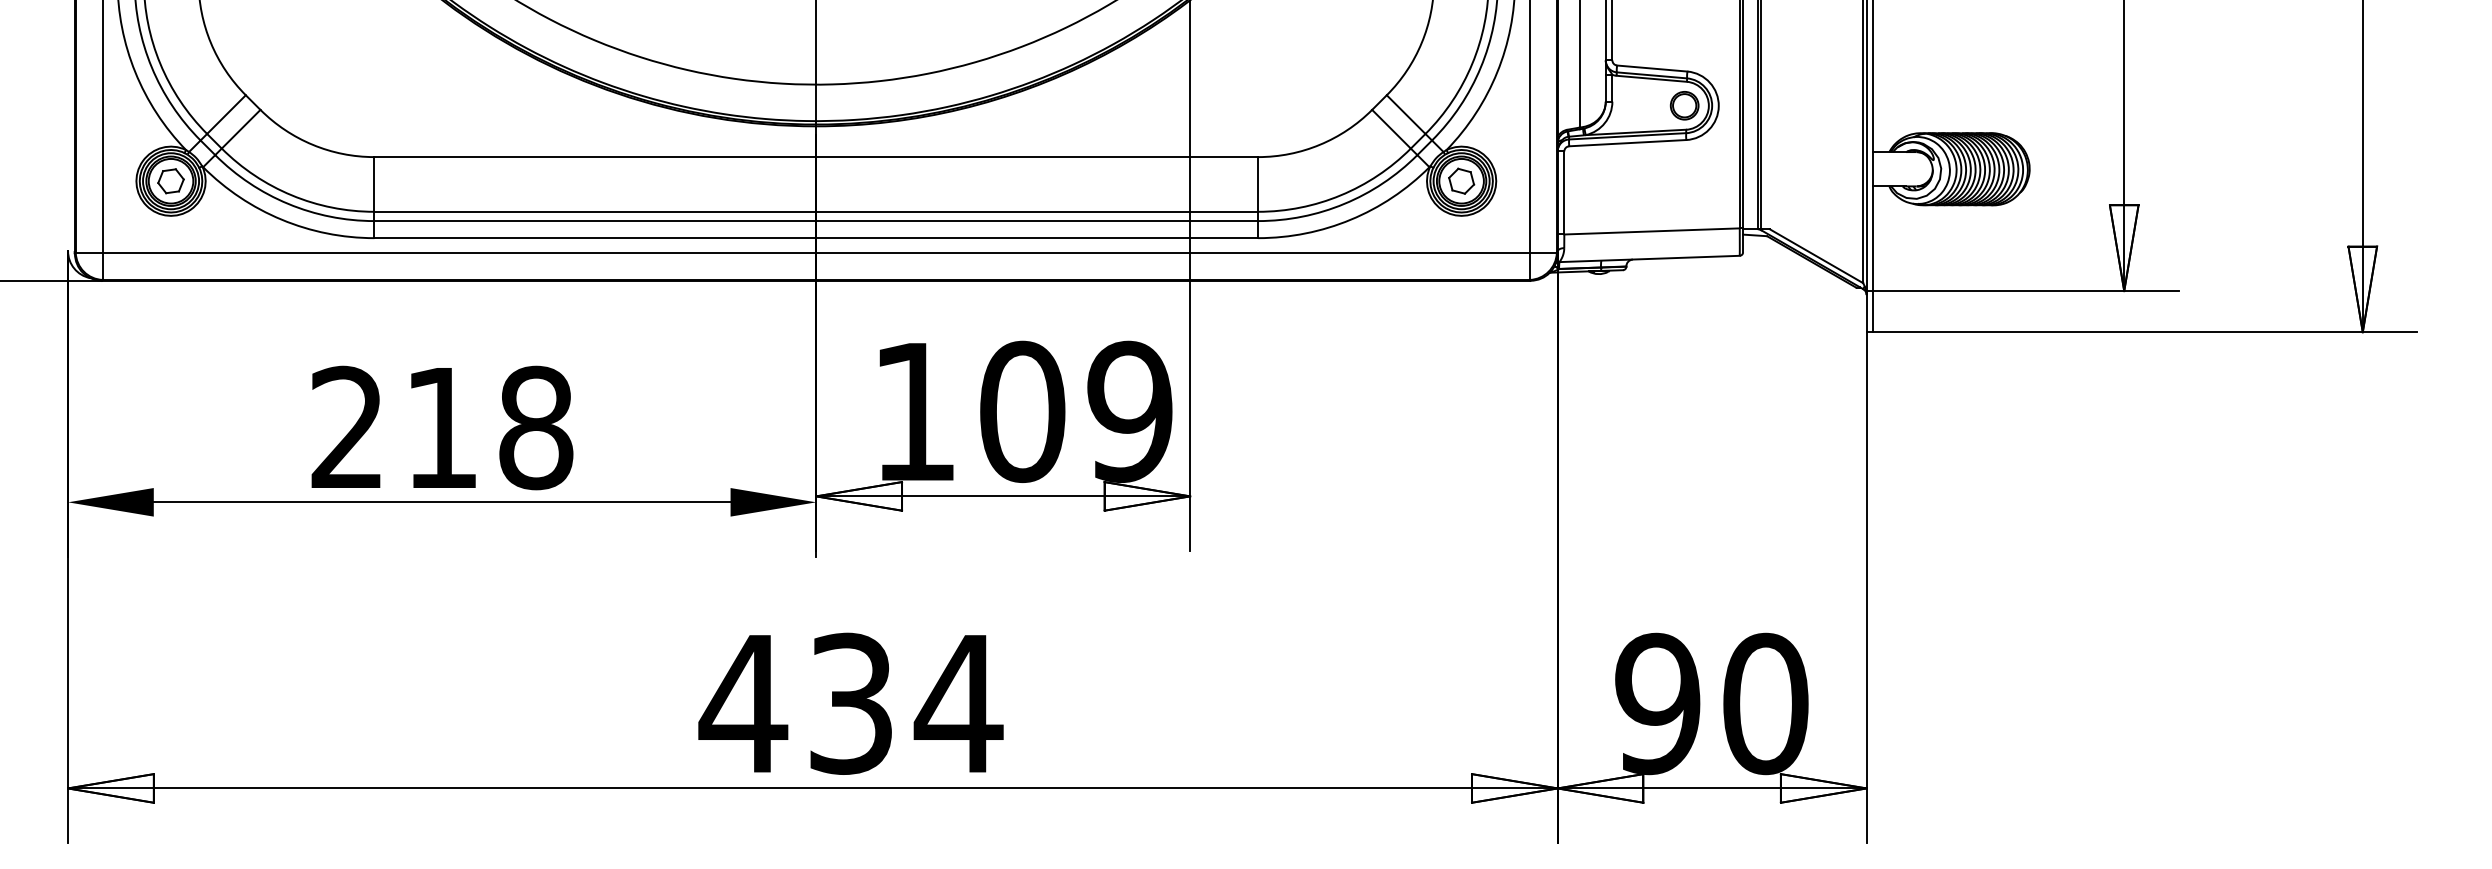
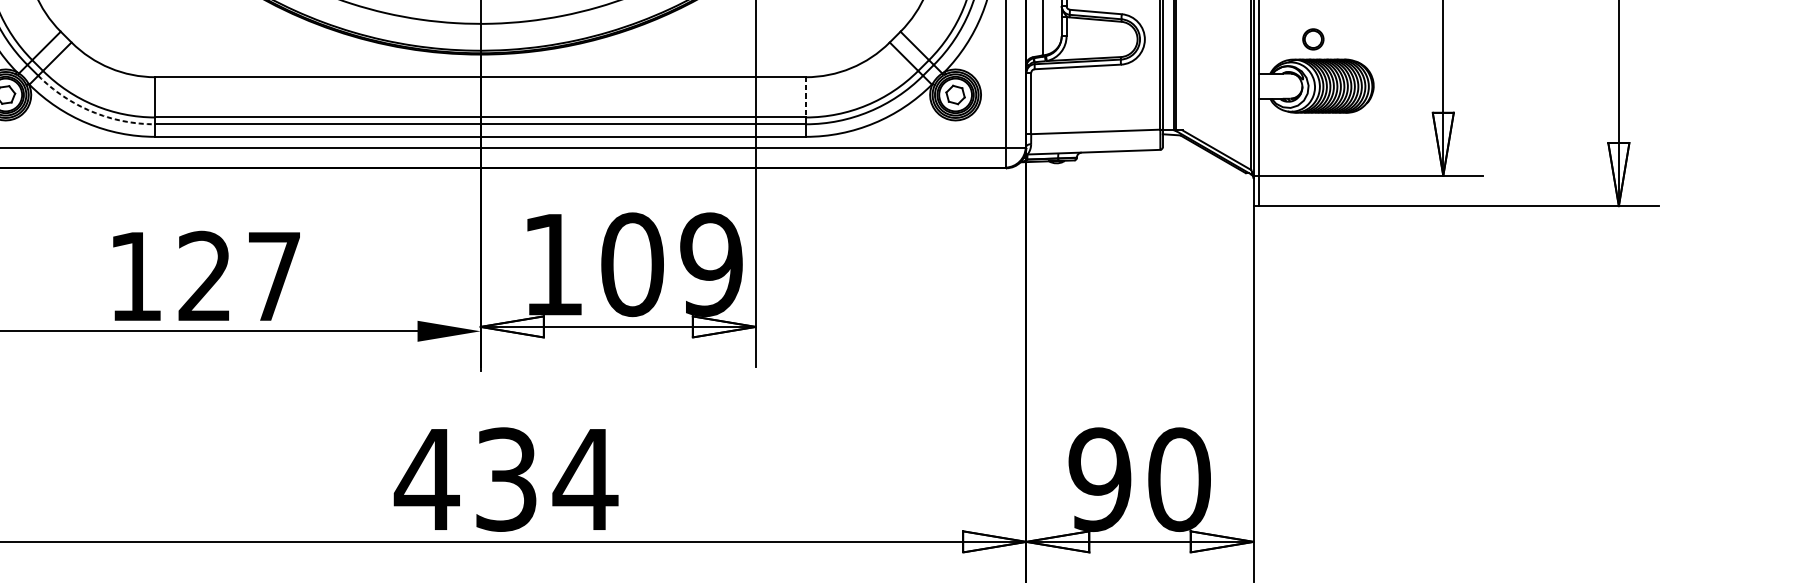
part: (1684, 105) -> (1313, 39), moved
line: (1258, 184) -> (806, 97), solid -> dashed
arc: (288, 203) -> (92, 111), solid -> dashed
text: (442, 427) -> (205, 276), 218 -> 127

